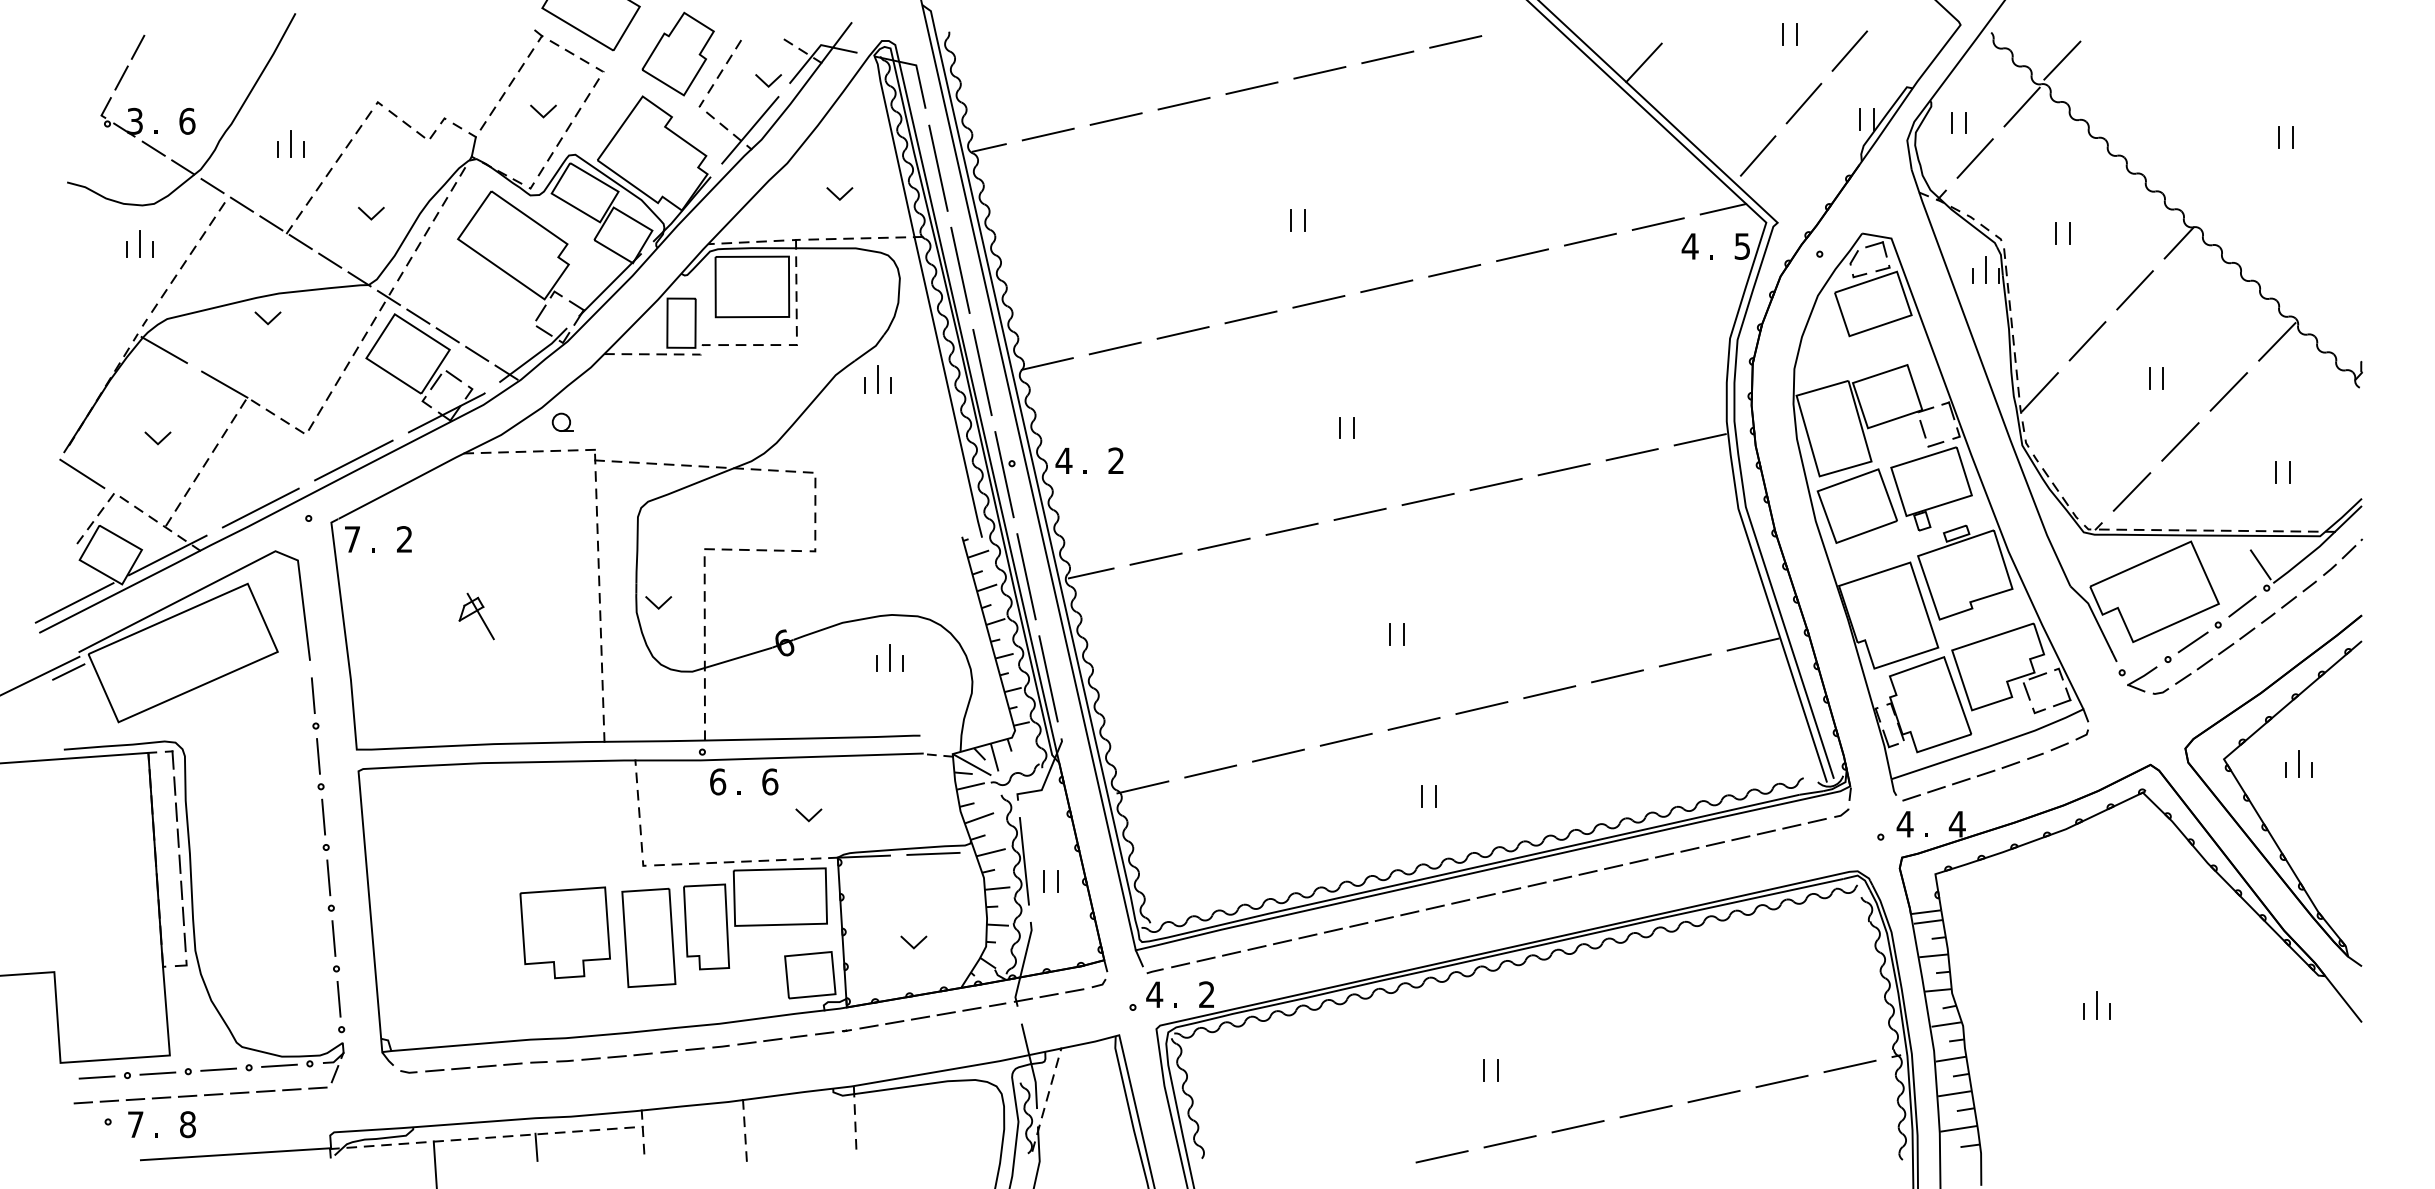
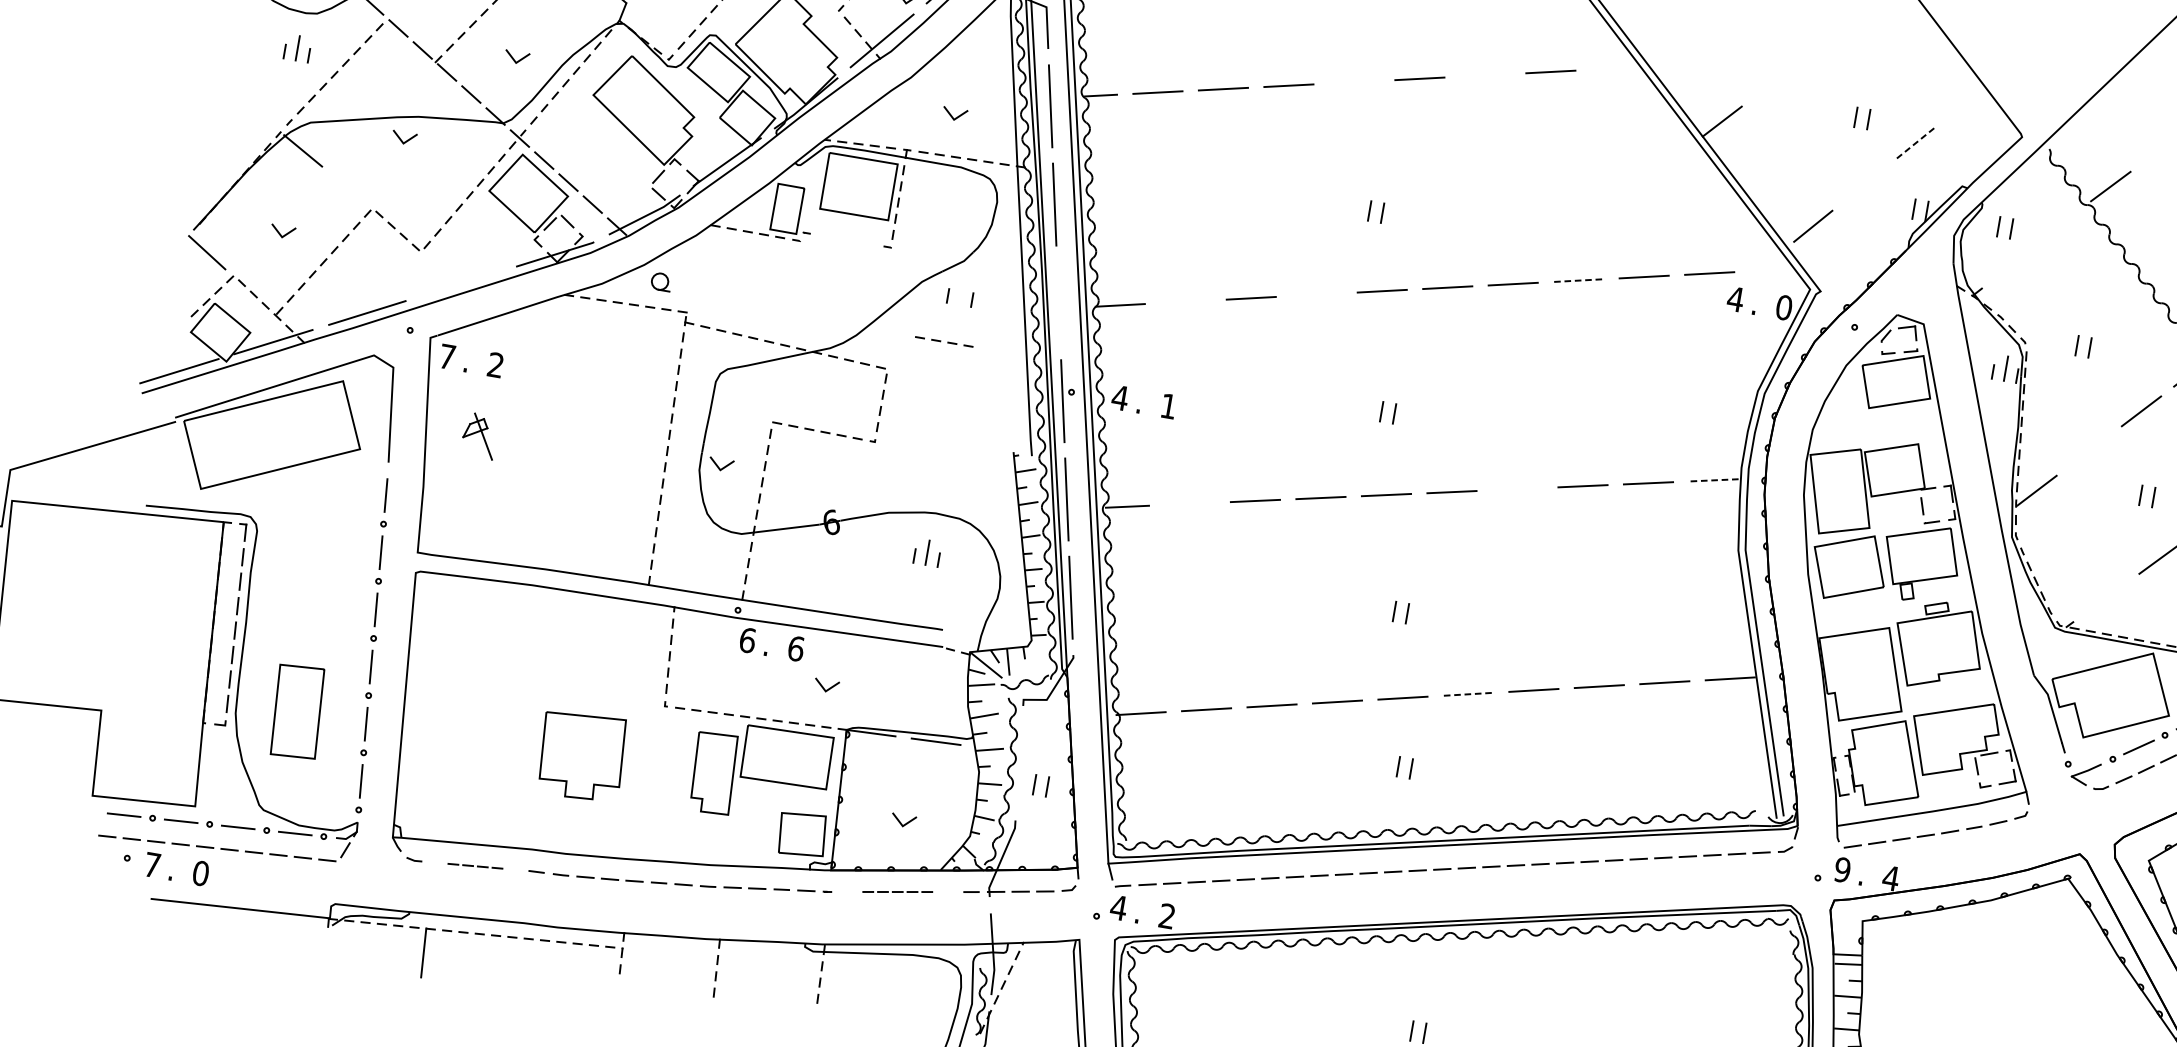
line: (1849, 51) -> (1914, 143), solid -> dashed
line: (1387, 57) -> (1485, 75), removed
line: (1251, 87) -> (1354, 81), removed
line: (1803, 103) -> (1863, 184), removed
line: (2021, 106) -> (2065, 222), removed
line: (1974, 158) -> (2013, 263), removed
line: (1723, 209) -> (1772, 270), removed
text: (1742, 246) -> (1784, 307), 5 -> 0
line: (1523, 255) -> (1579, 281), solid -> dashed
line: (1250, 317) -> (1316, 294), removed
line: (2087, 341) -> (2089, 451), removed
line: (746, 344) -> (941, 340), moved
line: (1114, 348) -> (1185, 301), removed
line: (982, 372) -> (1058, 302), removed
line: (878, 379) -> (961, 292), removed
line: (224, 384) -> (353, 192), removed
line: (1699, 439) -> (1713, 479), solid -> dashed
line: (353, 460) -> (460, 283), removed
text: (1115, 460) -> (1168, 405), 2 -> 1
line: (1495, 484) -> (1516, 489), removed
line: (2131, 491) -> (2105, 597), removed
line: (1155, 558) -> (1189, 503), removed
part: (476, 616) -> (479, 436), moved
line: (68, 671) -> (162, 433), removed
line: (1482, 707) -> (1469, 693), solid -> dashed
text: (1904, 823) -> (1842, 869), 4 -> 9
line: (1023, 861) -> (1018, 763), removed
part: (648, 937) -> (297, 711), moved
part: (920, 1017) -> (897, 891), size x0.6
part: (473, 1067) -> (475, 866), size x0.6
text: (188, 1124) -> (201, 873), 8 -> 0
line: (536, 1146) -> (520, 949), removed

